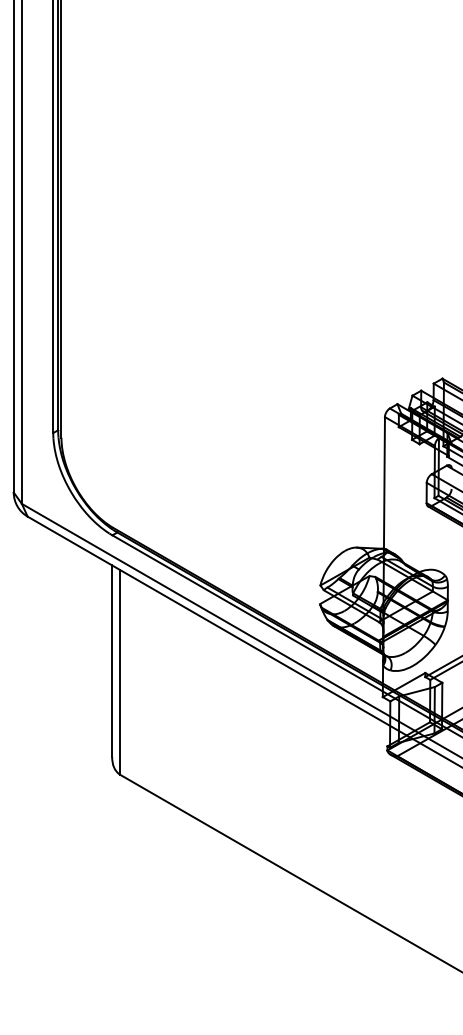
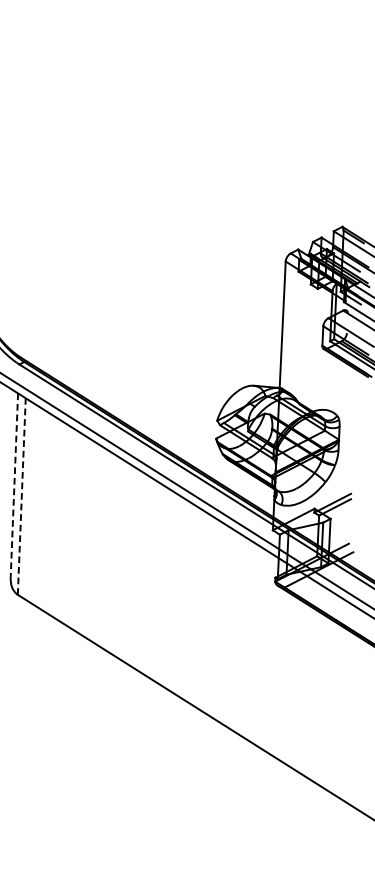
line: (112, 661) -> (14, 485), solid -> dashed
line: (120, 671) -> (22, 495), solid -> dashed

